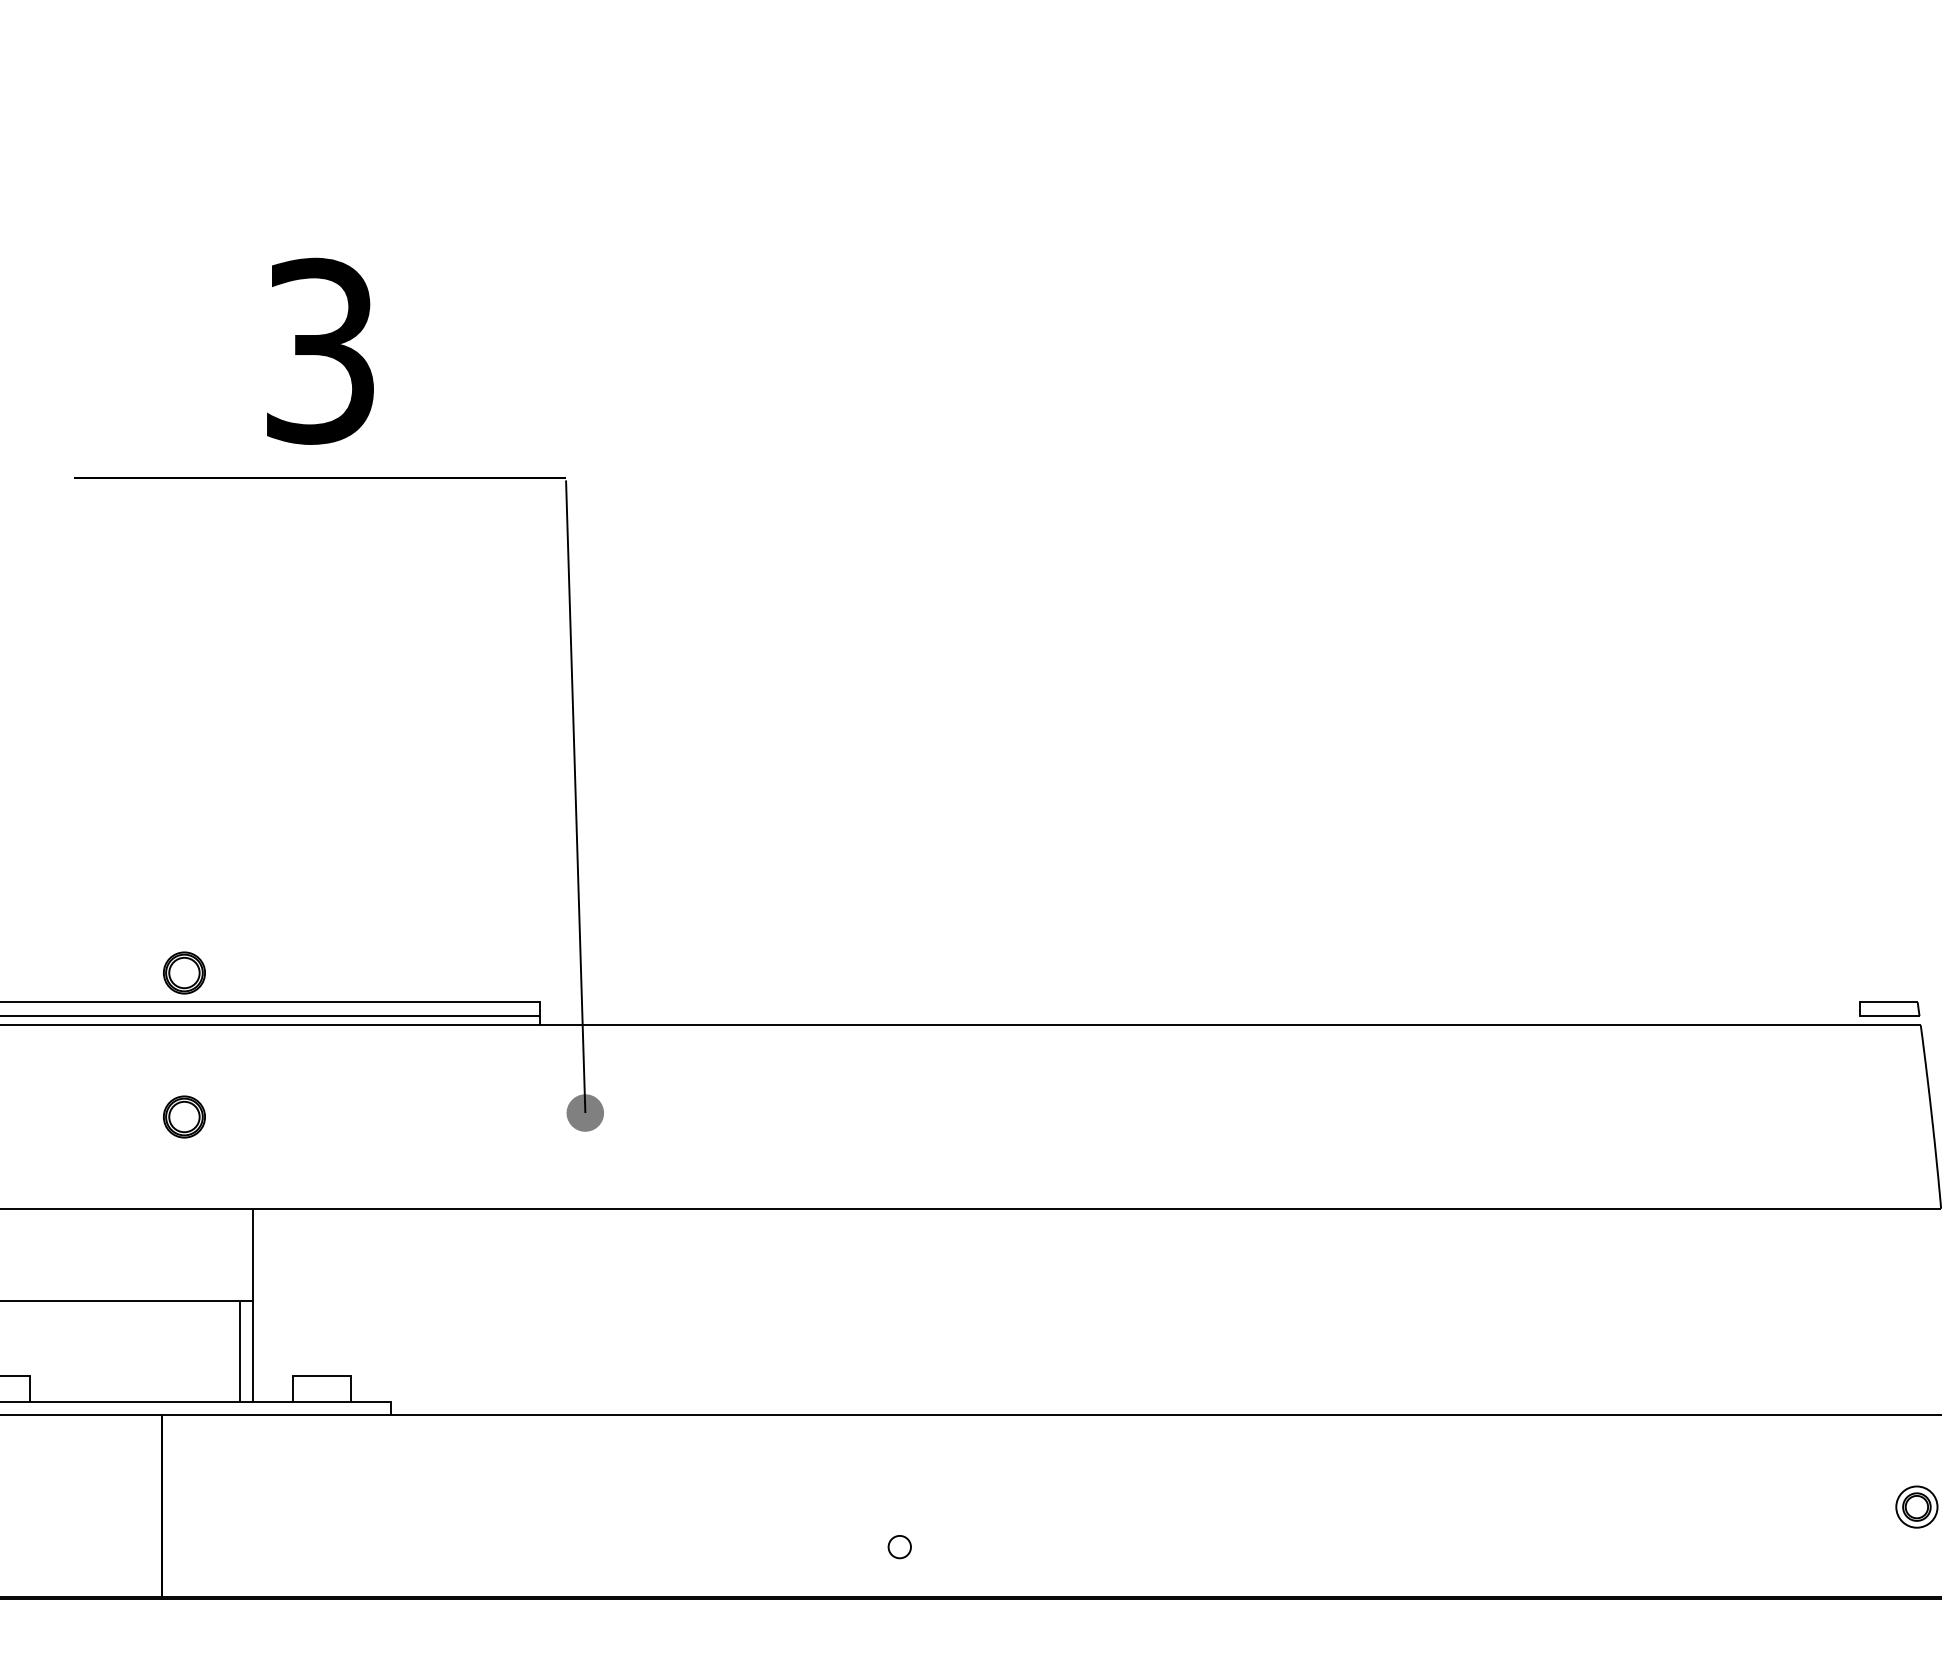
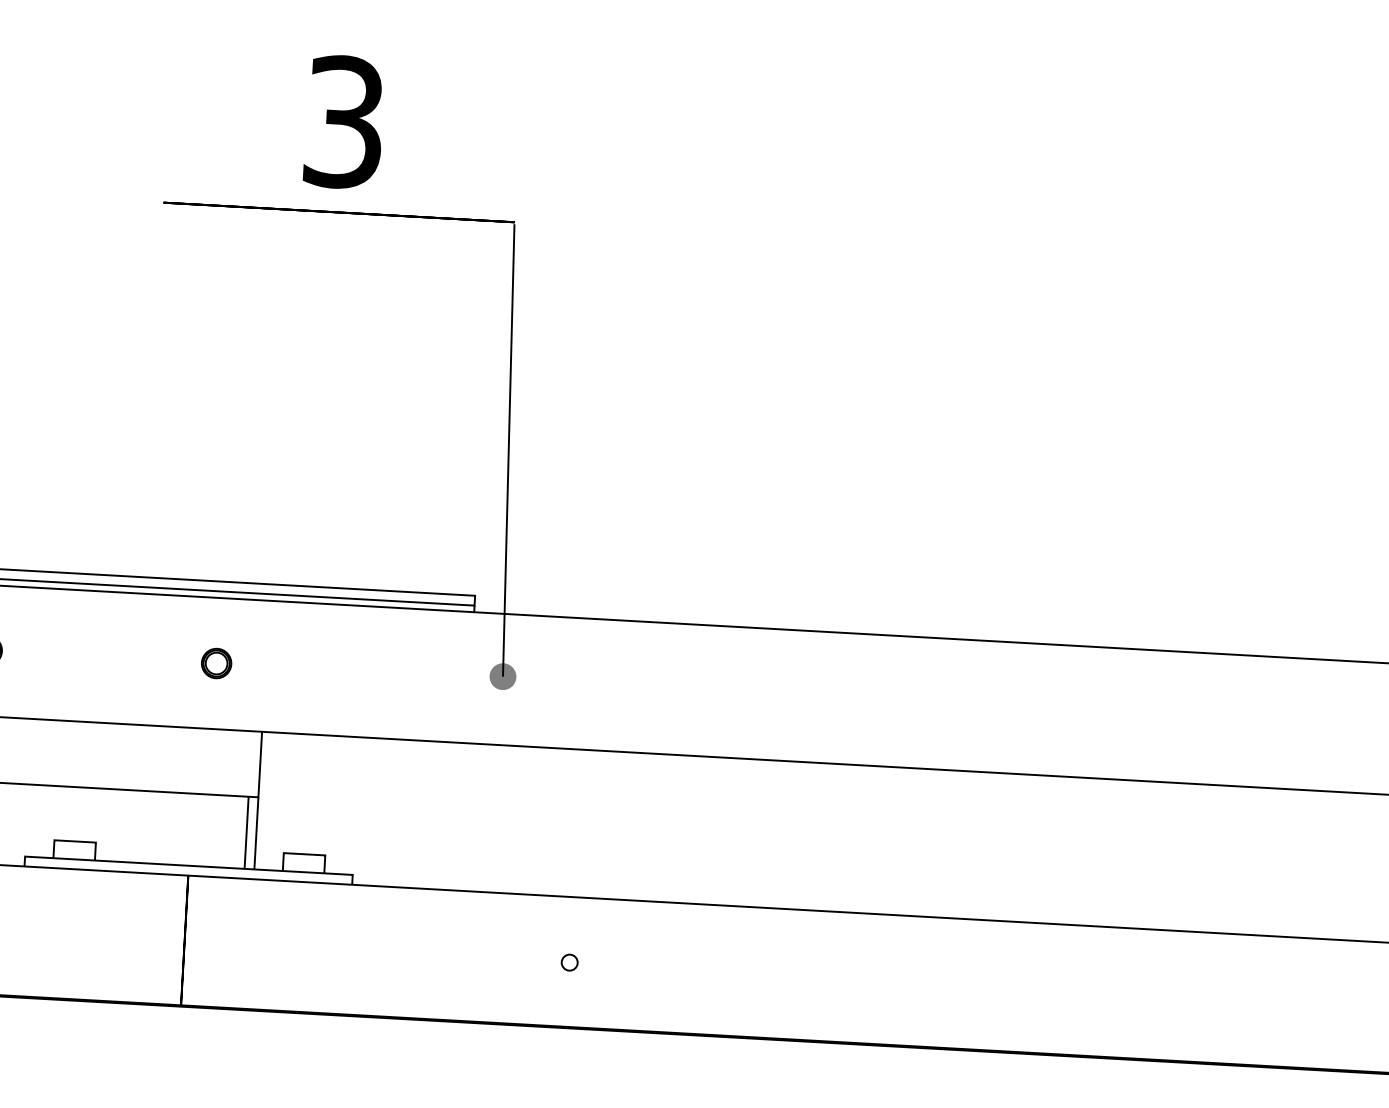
part: (184, 972) -> (222, 560), removed
circle: (899, 1547) -> (569, 962), moved

